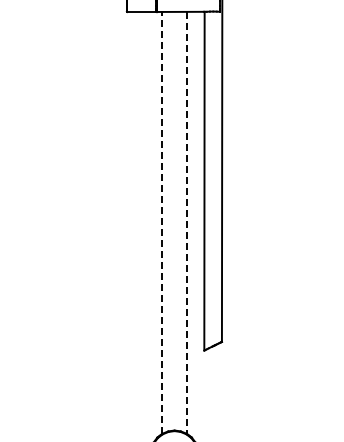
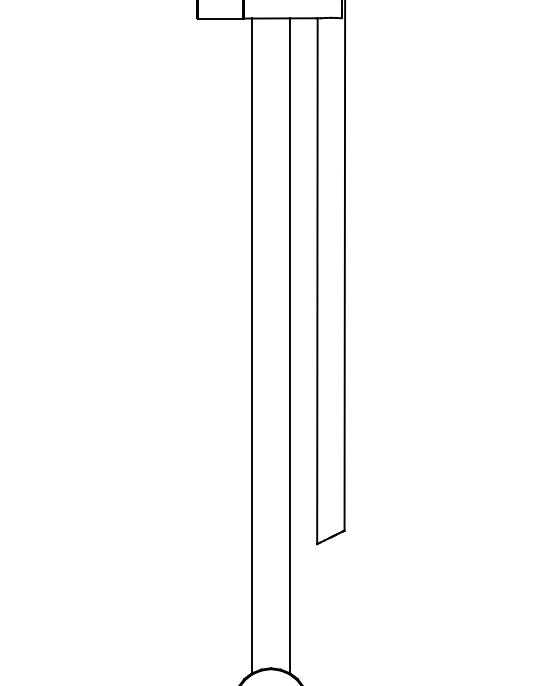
line: (162, 222) -> (252, 345), dashed -> solid
line: (186, 222) -> (289, 345), dashed -> solid

